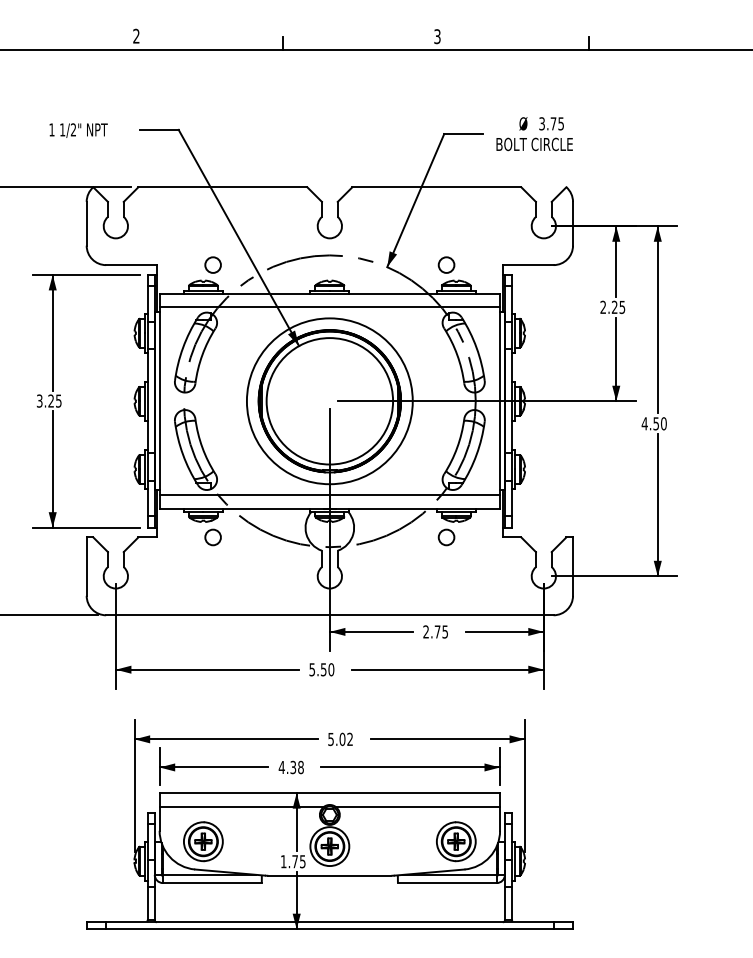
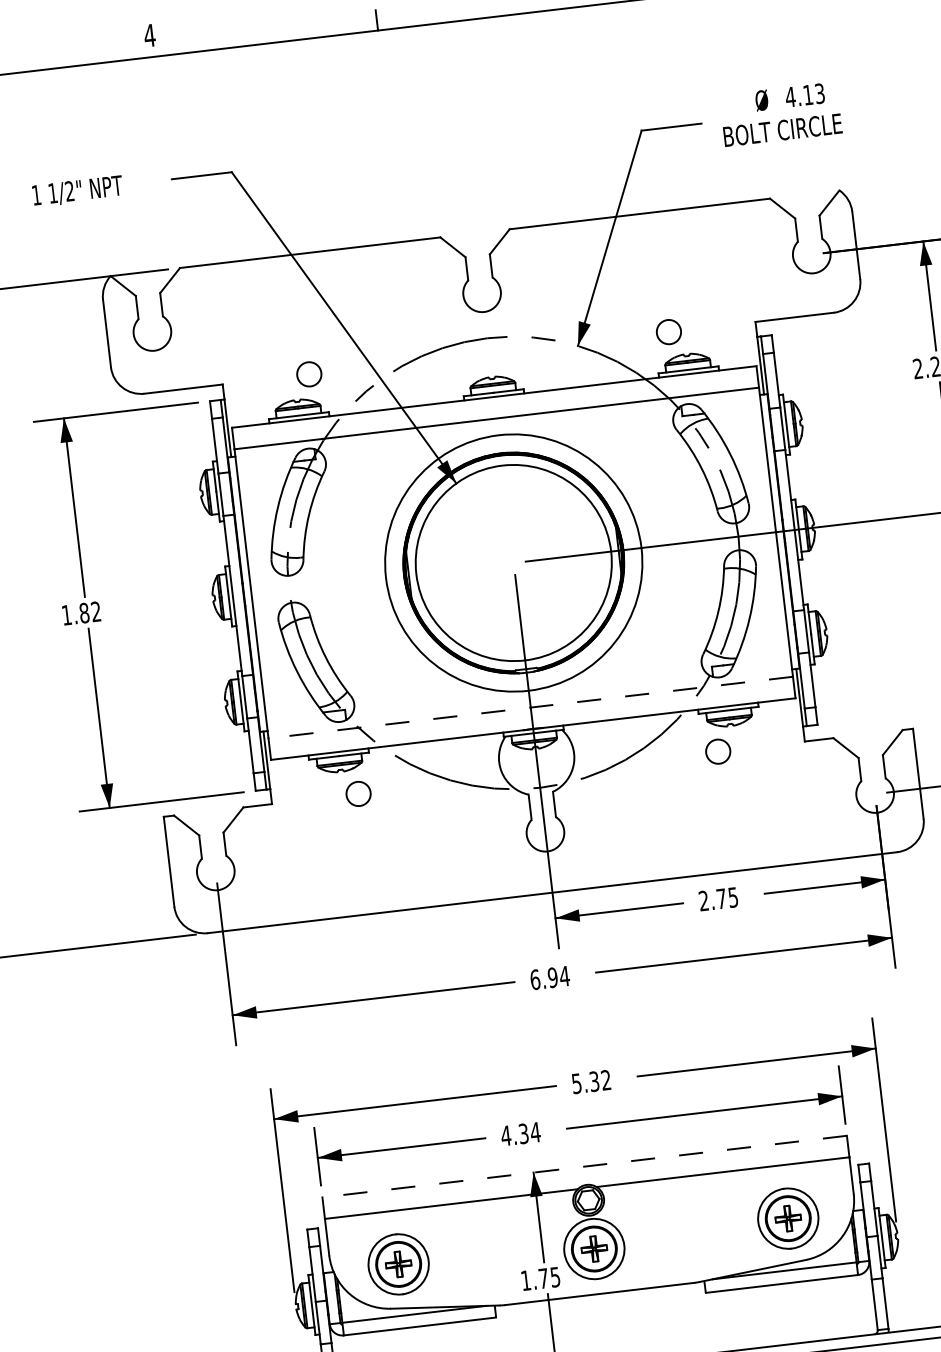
text: (135, 35) -> (148, 34), 2 -> 4
text: (551, 123) -> (804, 94), 3.75 -> 4.13
text: (48, 400) -> (80, 612), 3.25 -> 1.82
line: (329, 495) -> (530, 708), solid -> dashed
text: (321, 669) -> (549, 977), 5.50 -> 6.94
text: (342, 738) -> (594, 1080), 5.02 -> 5.32
text: (300, 767) -> (534, 1132), 4.38 -> 4.34
line: (329, 793) -> (584, 1167), solid -> dashed

